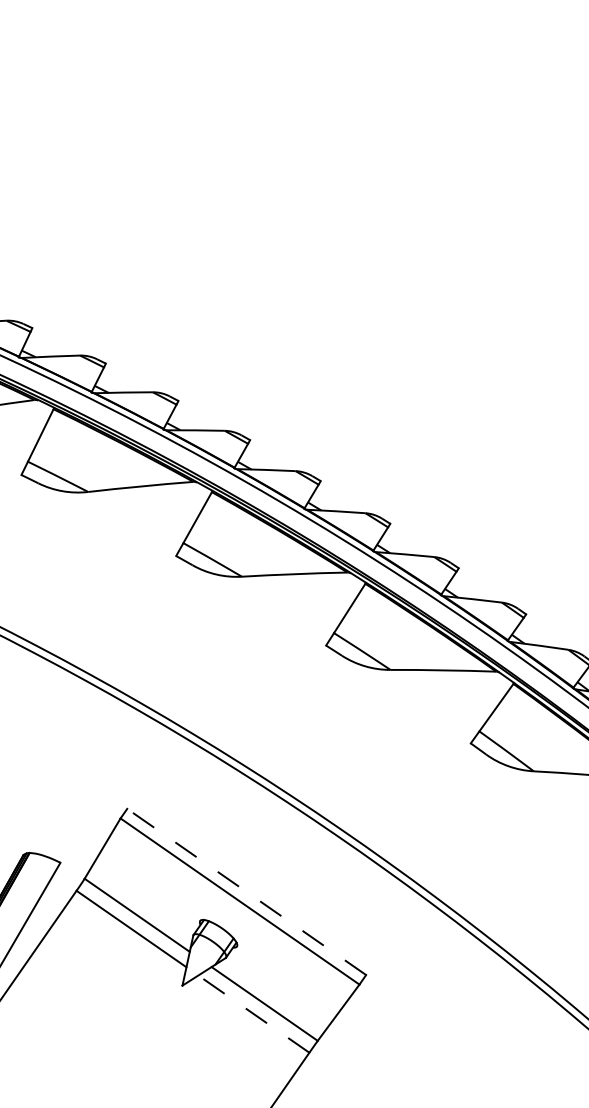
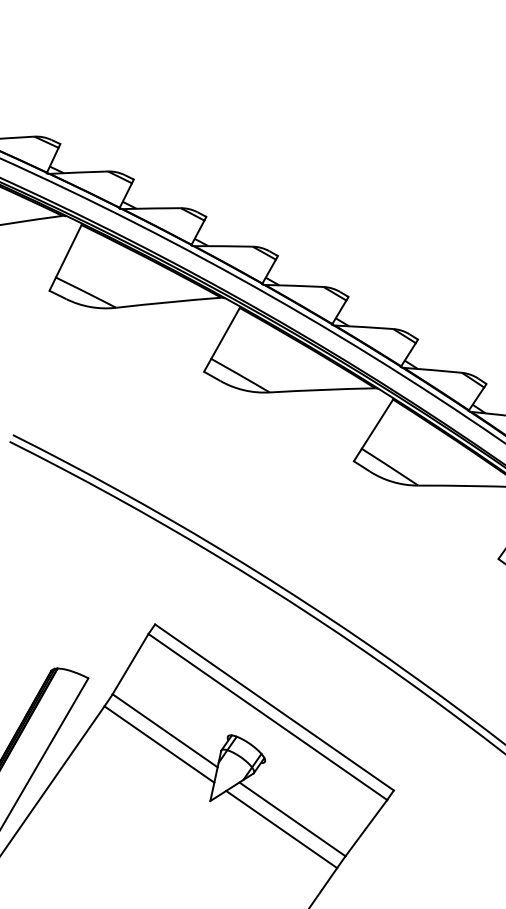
line: (246, 891) -> (274, 706), dashed -> solid
line: (253, 1014) -> (281, 829), dashed -> solid

